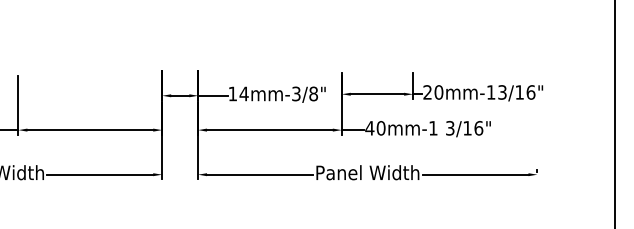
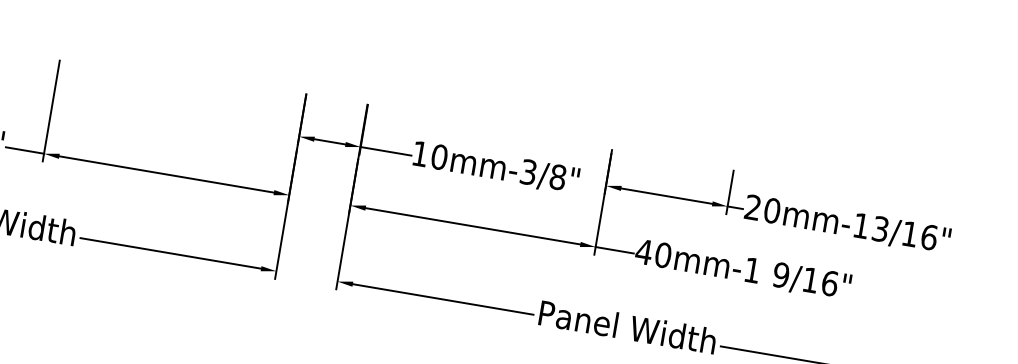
text: (243, 93) -> (438, 156), 14mm-3/8" -> 10mm-3/8"
text: (449, 128) -> (779, 275), 3/16" -> 9/16"

